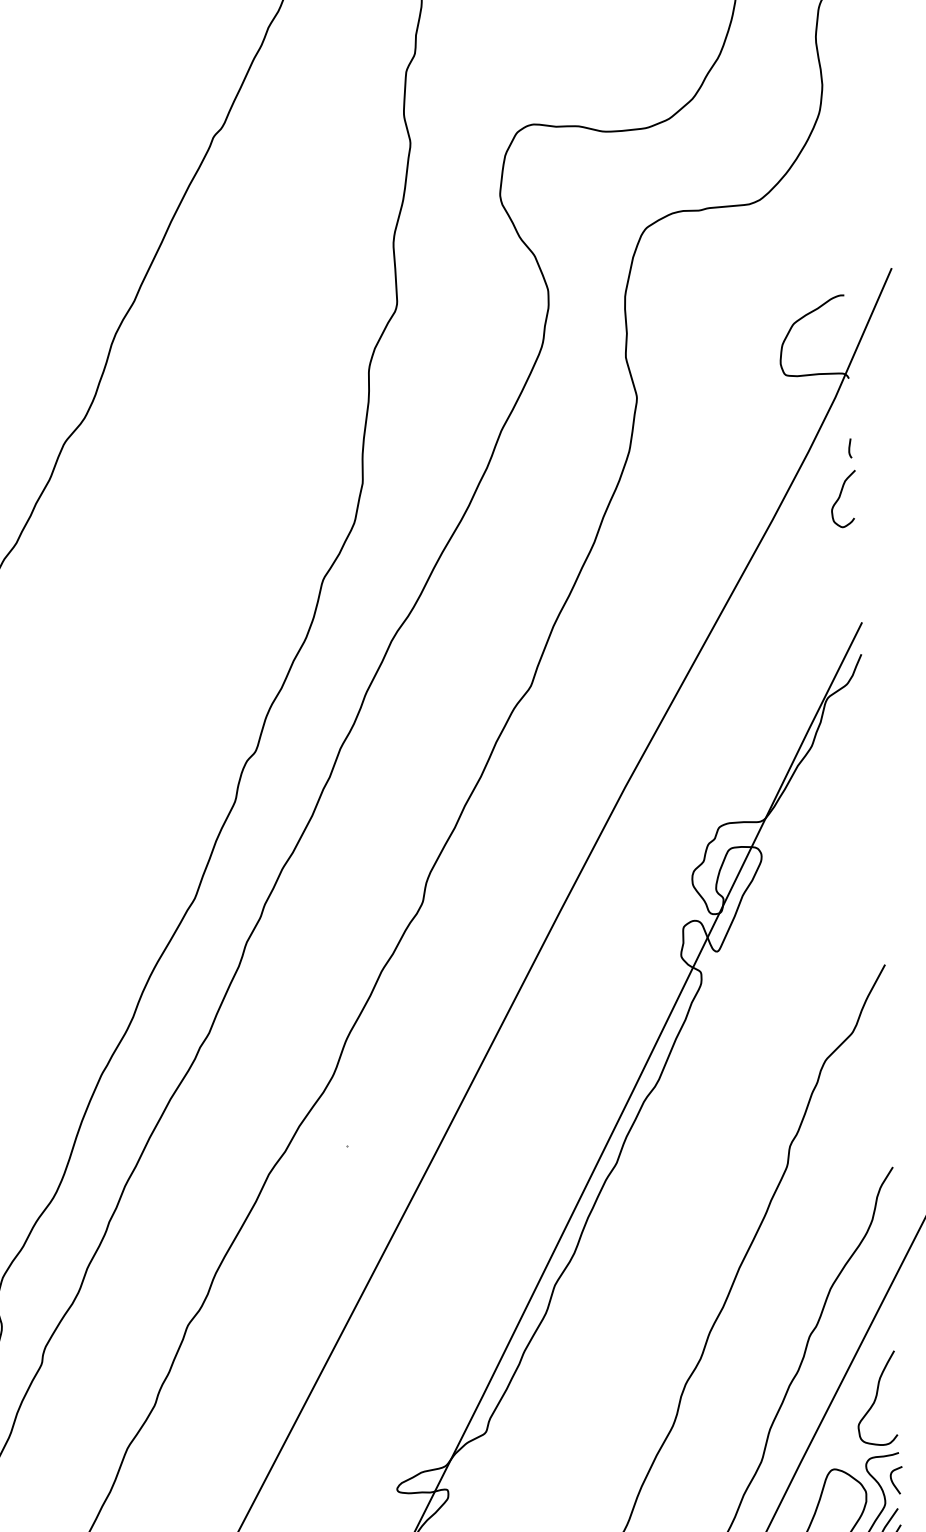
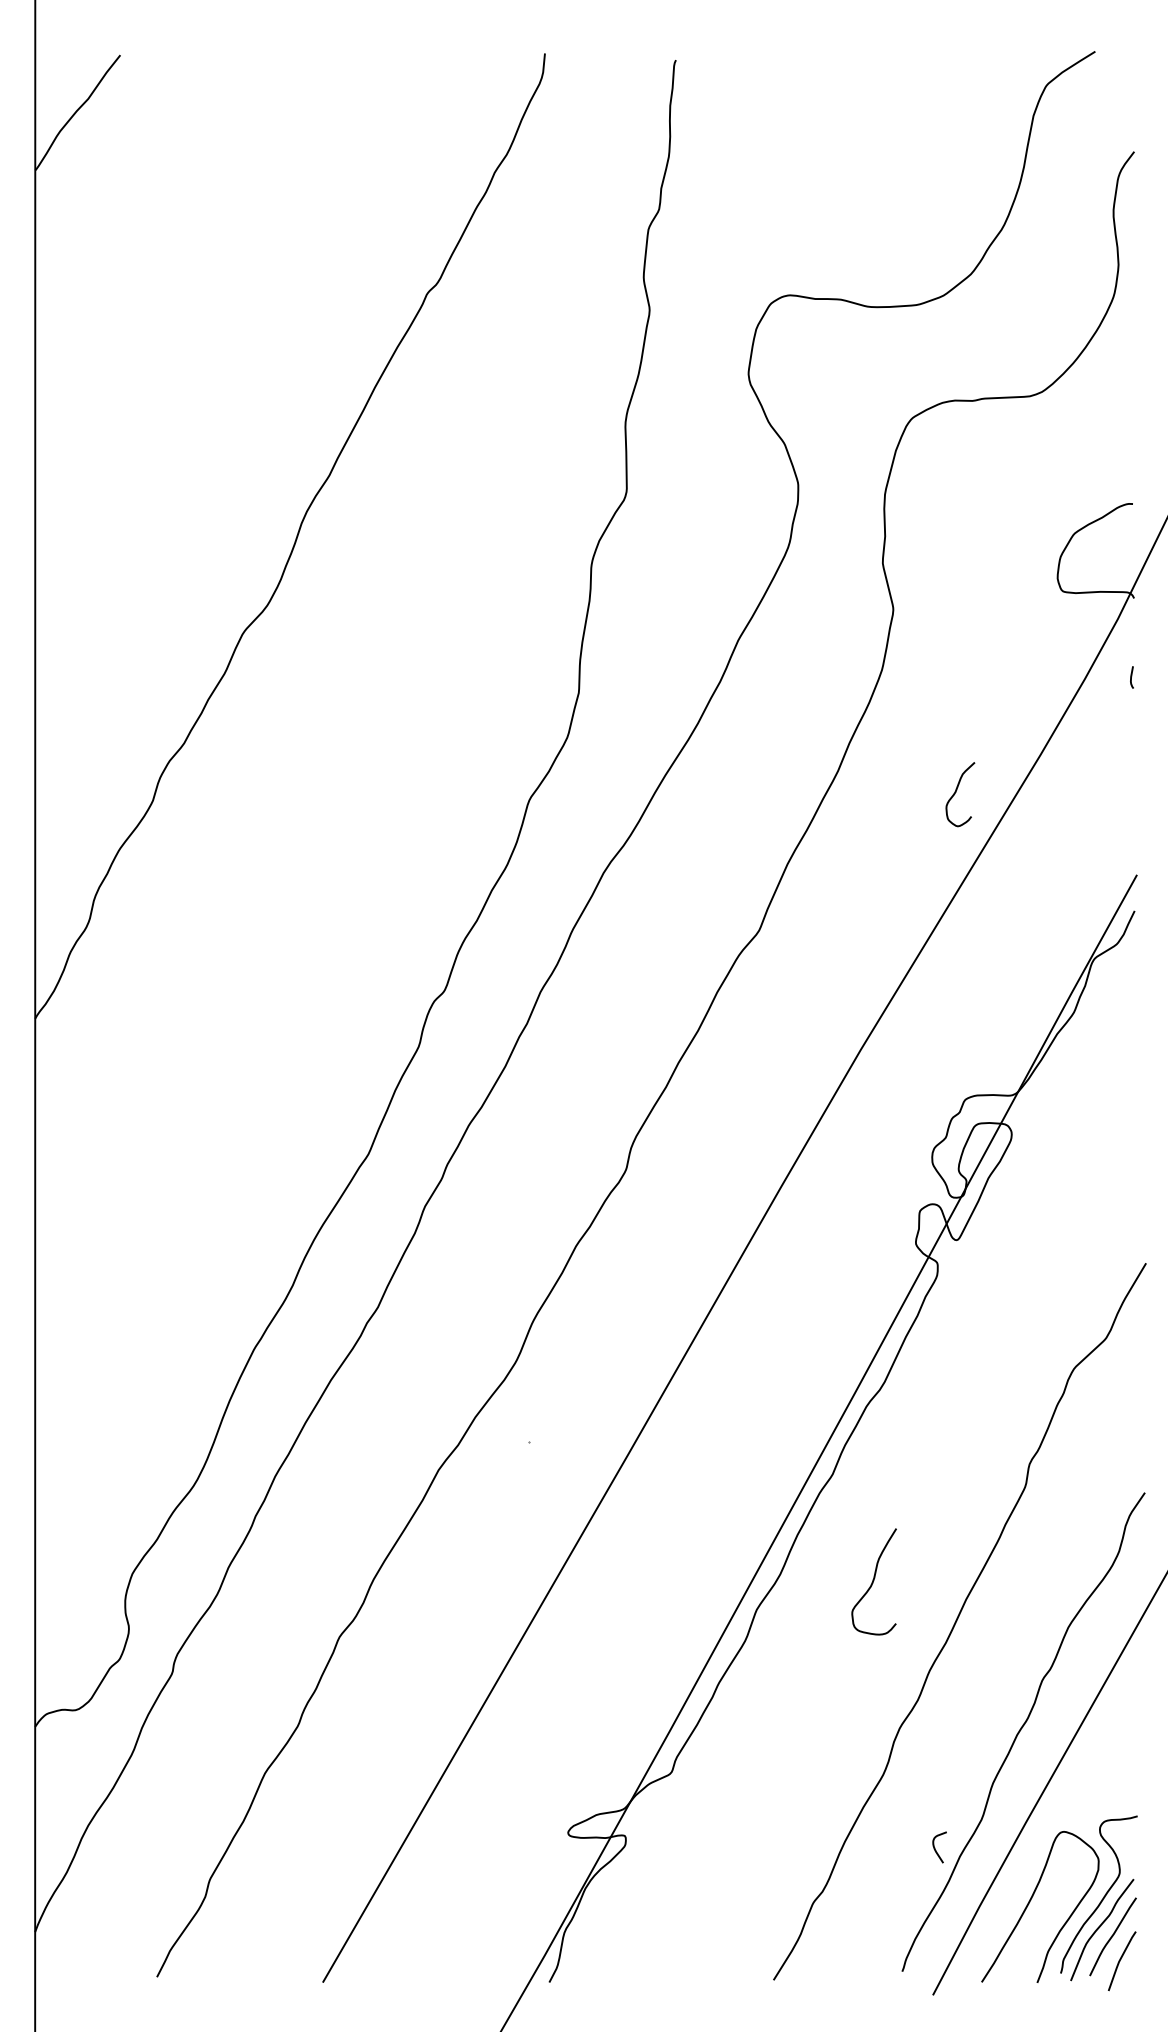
curve: (840, 497) -> (956, 792), moved
curve: (876, 1398) -> (873, 1581), moved
curve: (892, 1480) -> (935, 1847), moved

